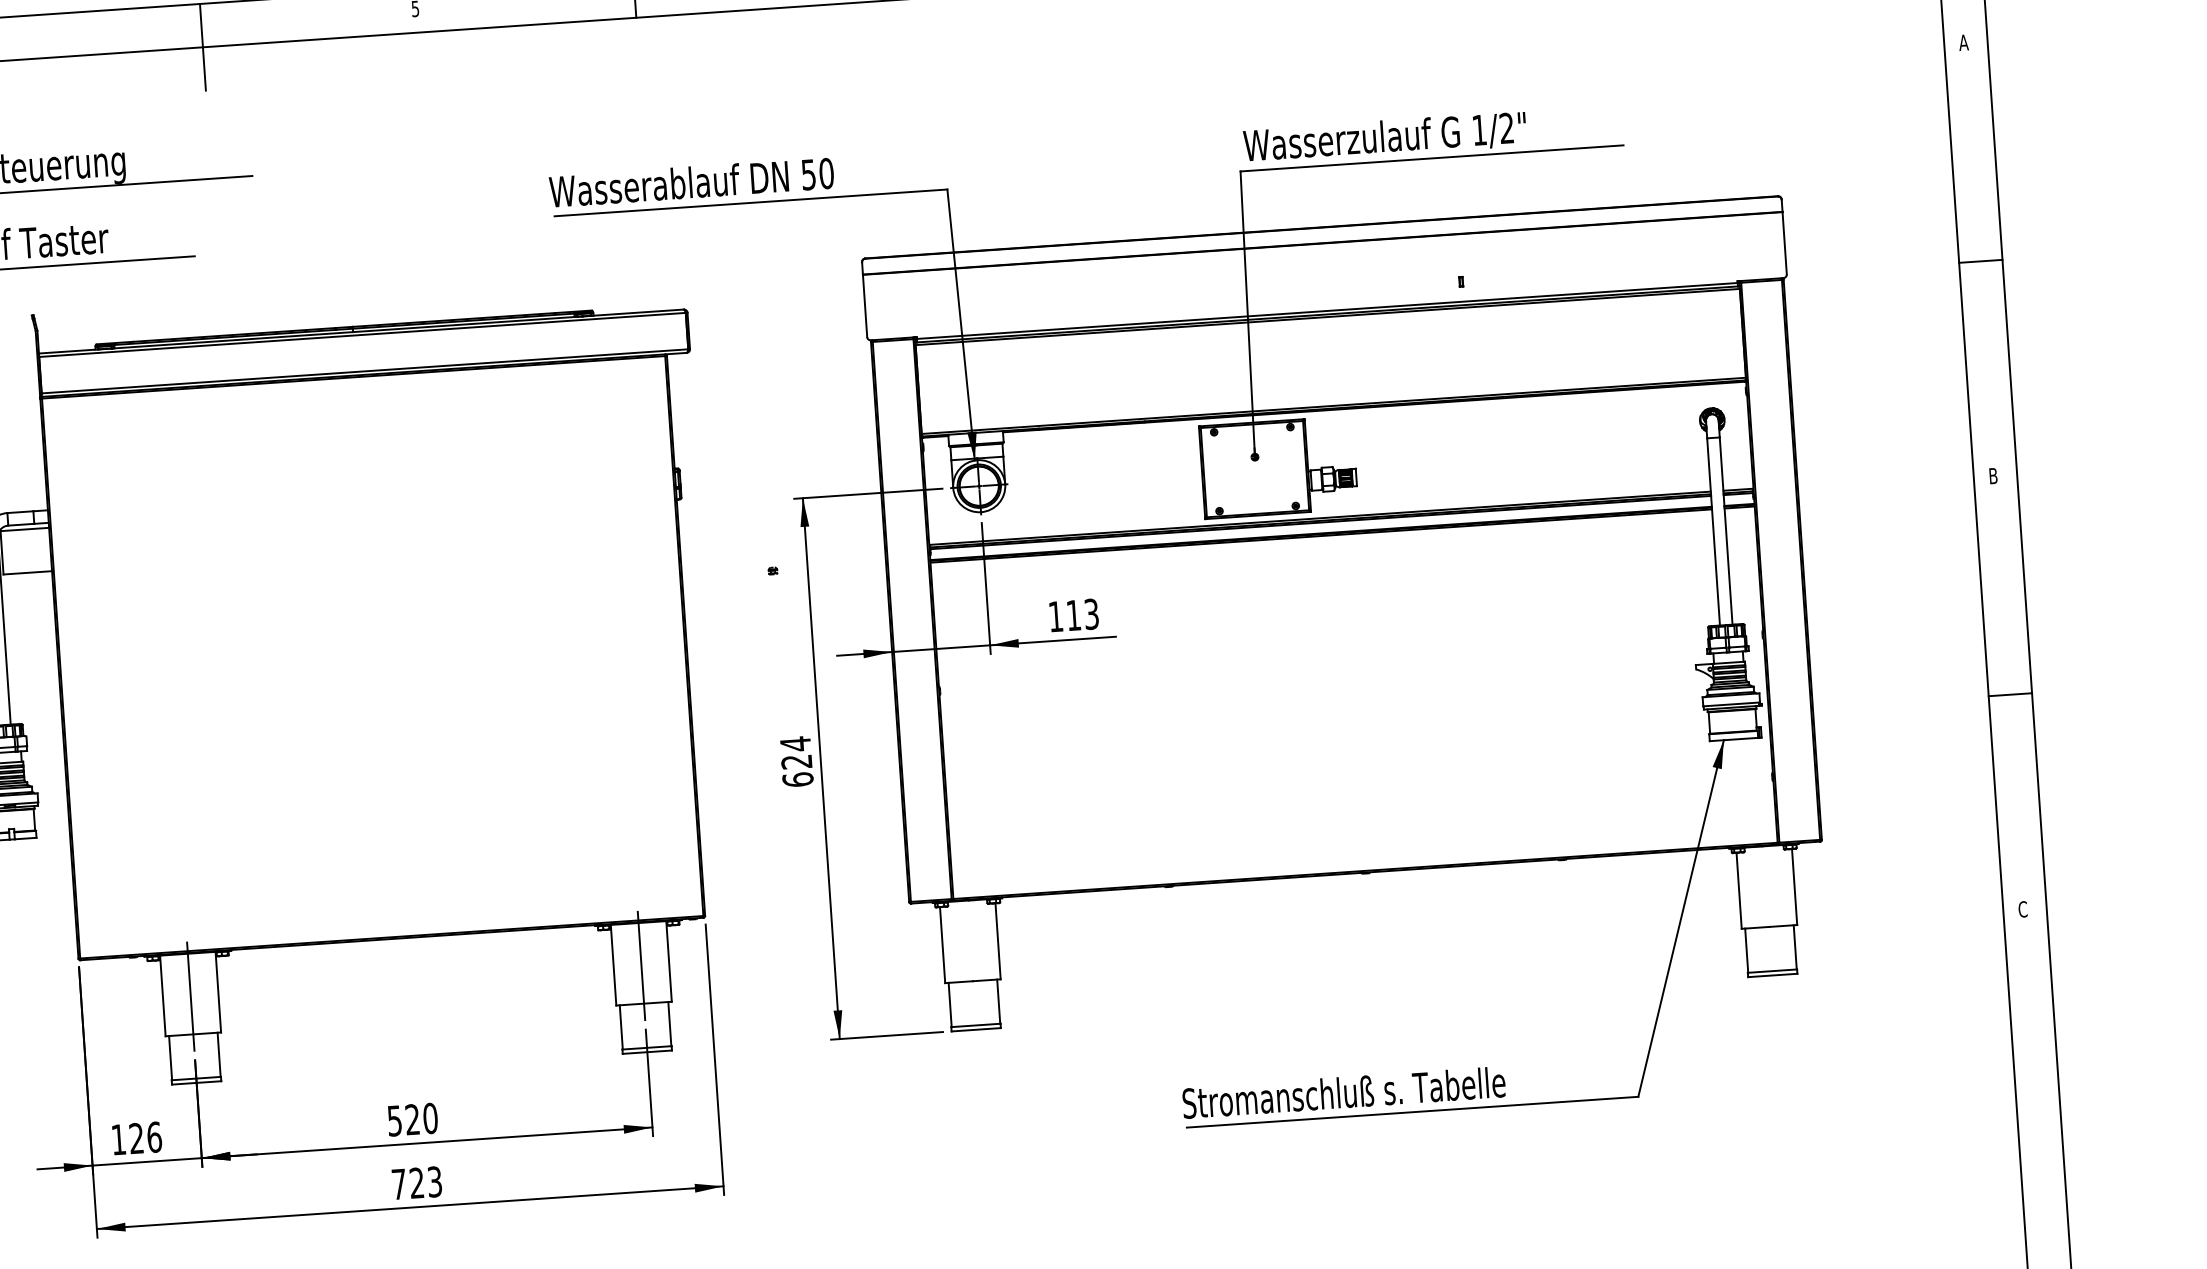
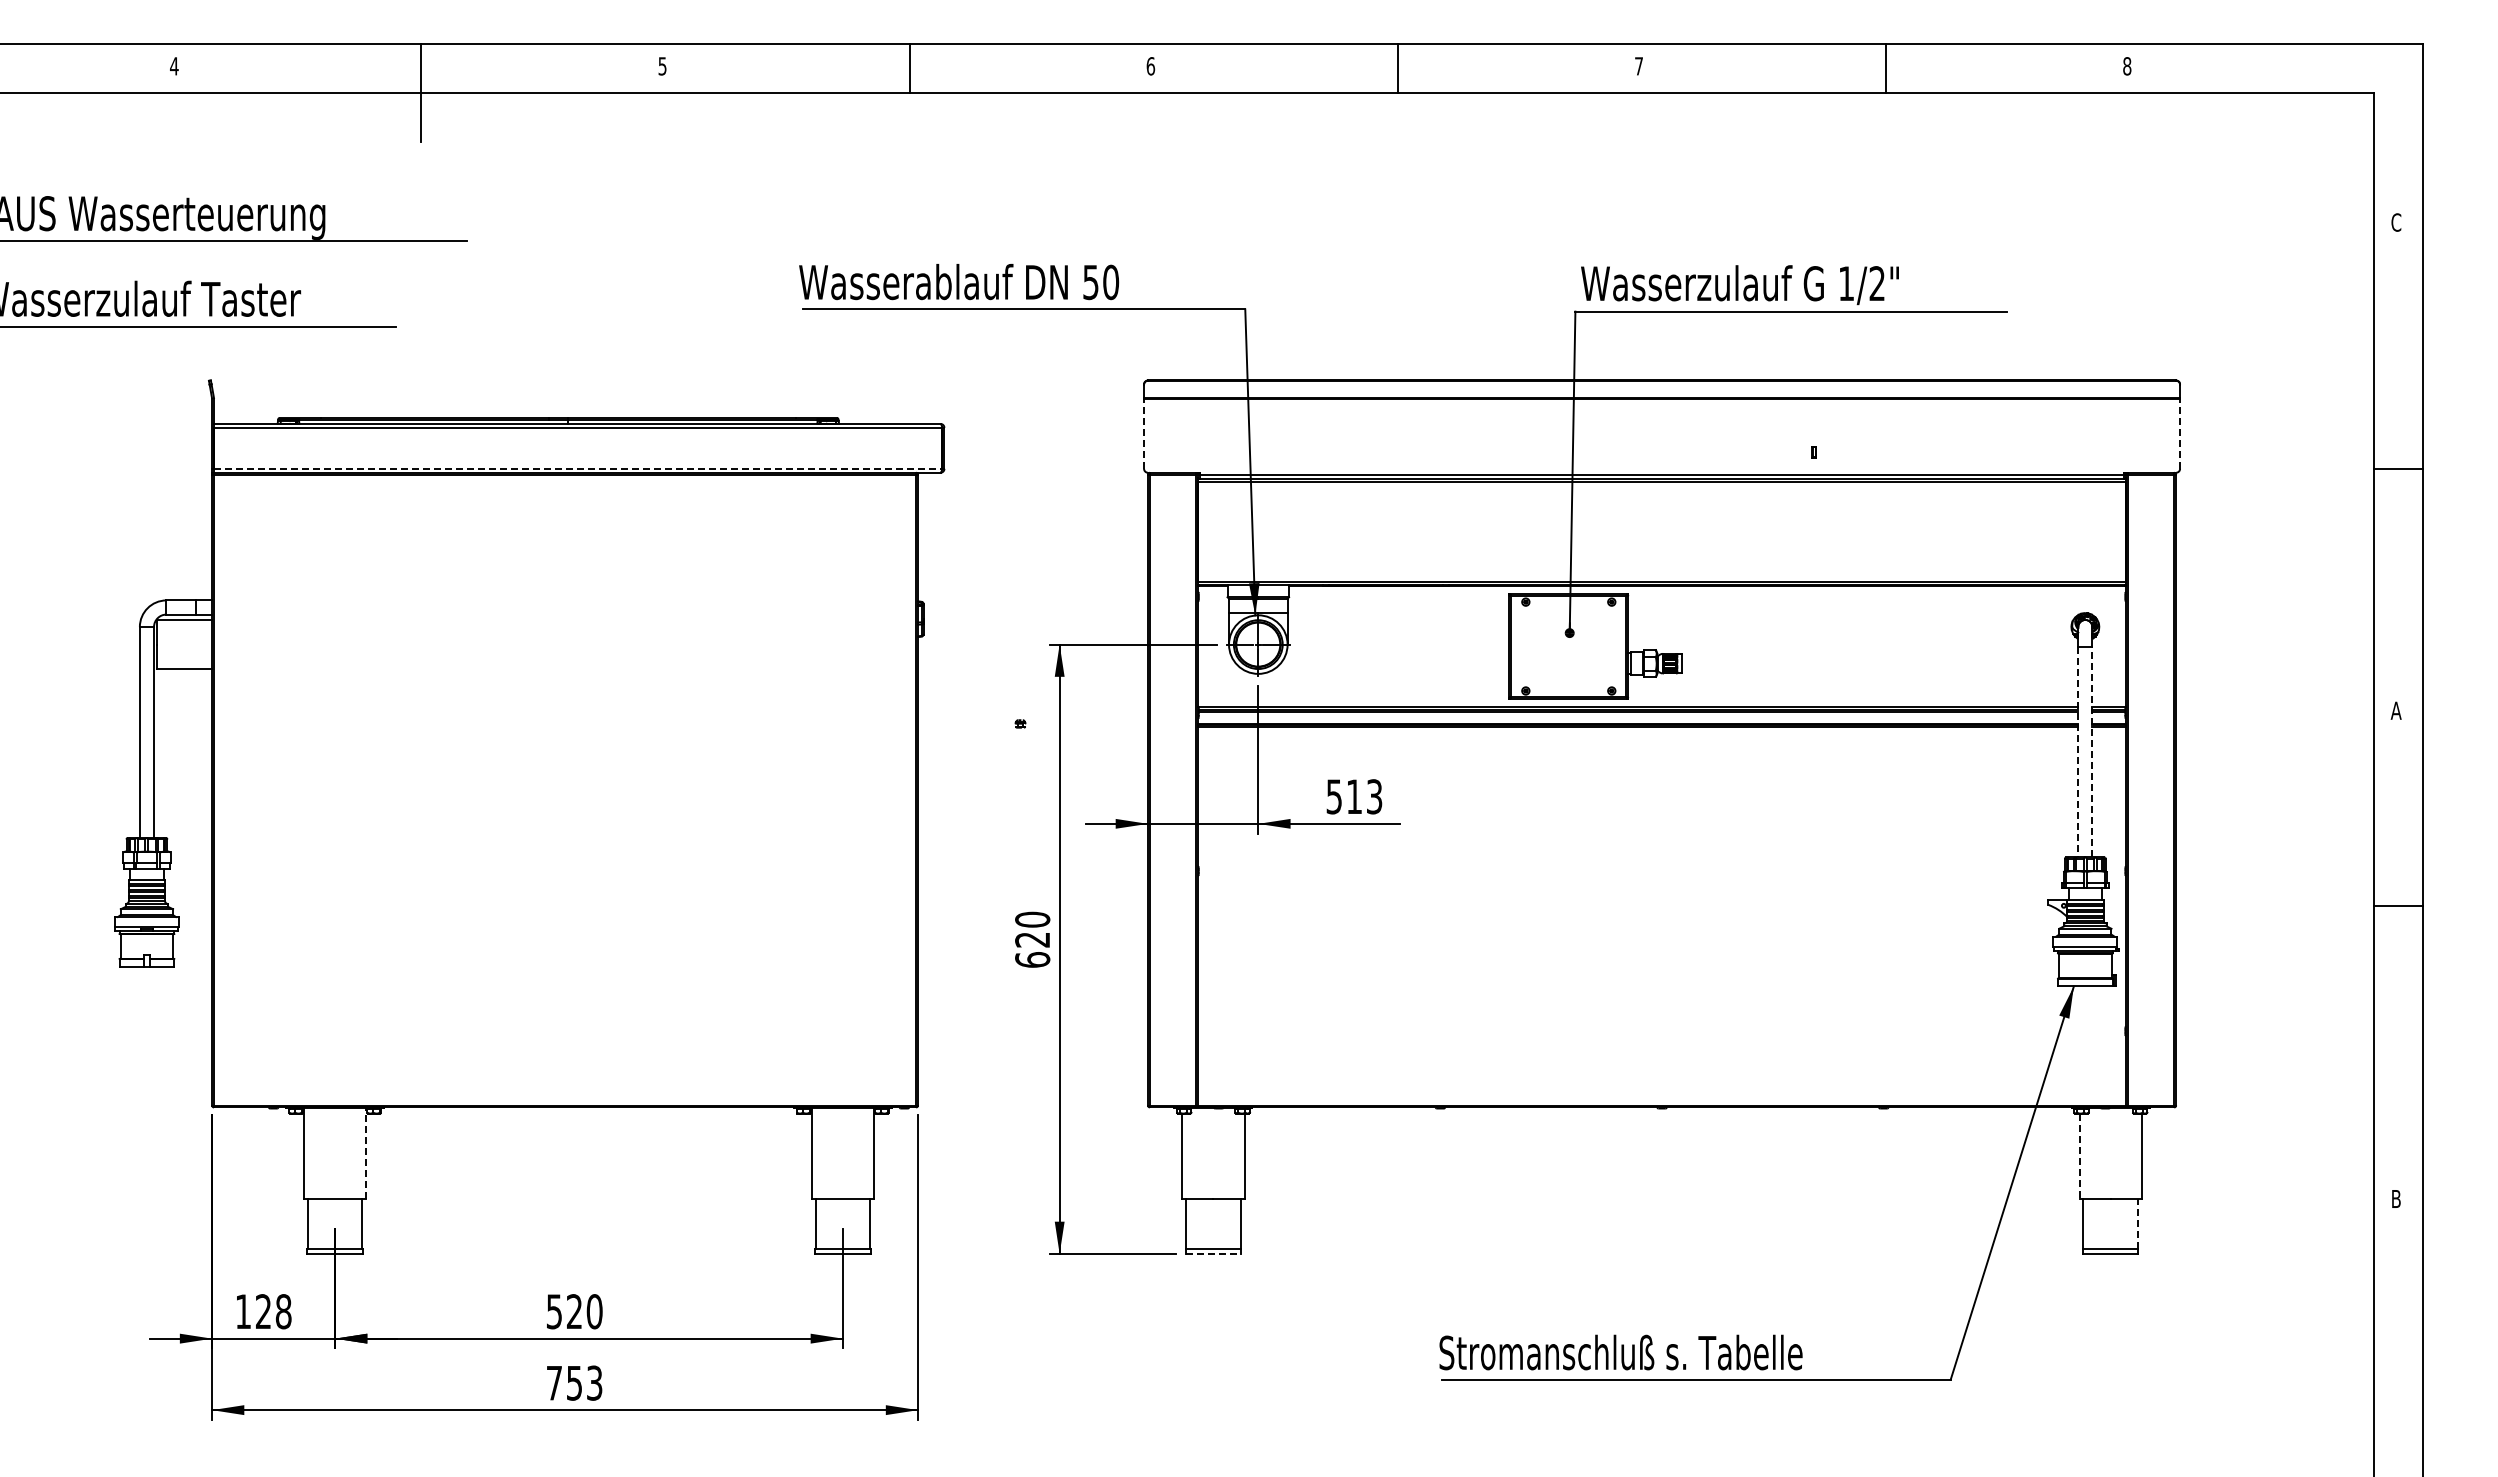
text: (1963, 42) -> (2395, 222), A -> C
line: (1785, 243) -> (2180, 433), solid -> dashed
line: (865, 305) -> (1144, 433), solid -> dashed
line: (365, 371) -> (578, 468), solid -> dashed
text: (1992, 475) -> (2395, 710), B -> A
line: (1726, 530) -> (2092, 751), solid -> dashed
line: (1713, 532) -> (2078, 752), solid -> dashed
text: (1055, 616) -> (1333, 796), 113 -> 513
line: (2010, 694) -> (2398, 906), moved
text: (795, 743) -> (1032, 919), 624 -> 620
line: (1739, 890) -> (2079, 1156), solid -> dashed
text: (2023, 908) -> (2396, 1198), C -> B
line: (1795, 947) -> (2138, 1224), solid -> dashed
line: (640, 963) -> (842, 1153), removed
line: (218, 991) -> (366, 1153), solid -> dashed
line: (190, 993) -> (335, 1153), removed
line: (976, 1029) -> (1213, 1253), solid -> dashed
text: (154, 1137) -> (283, 1311), 126 -> 128
text: (416, 1182) -> (574, 1382), 723 -> 753

